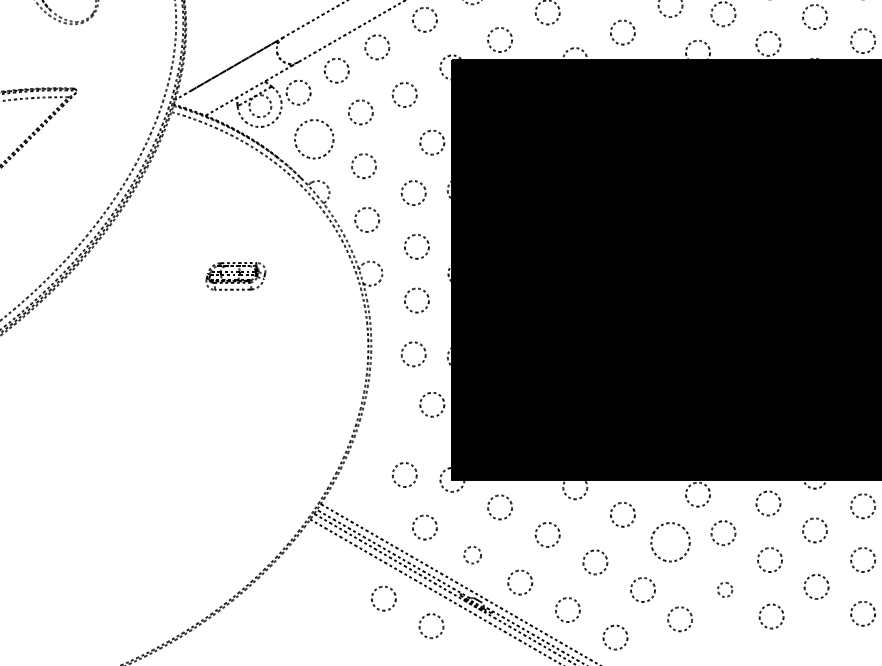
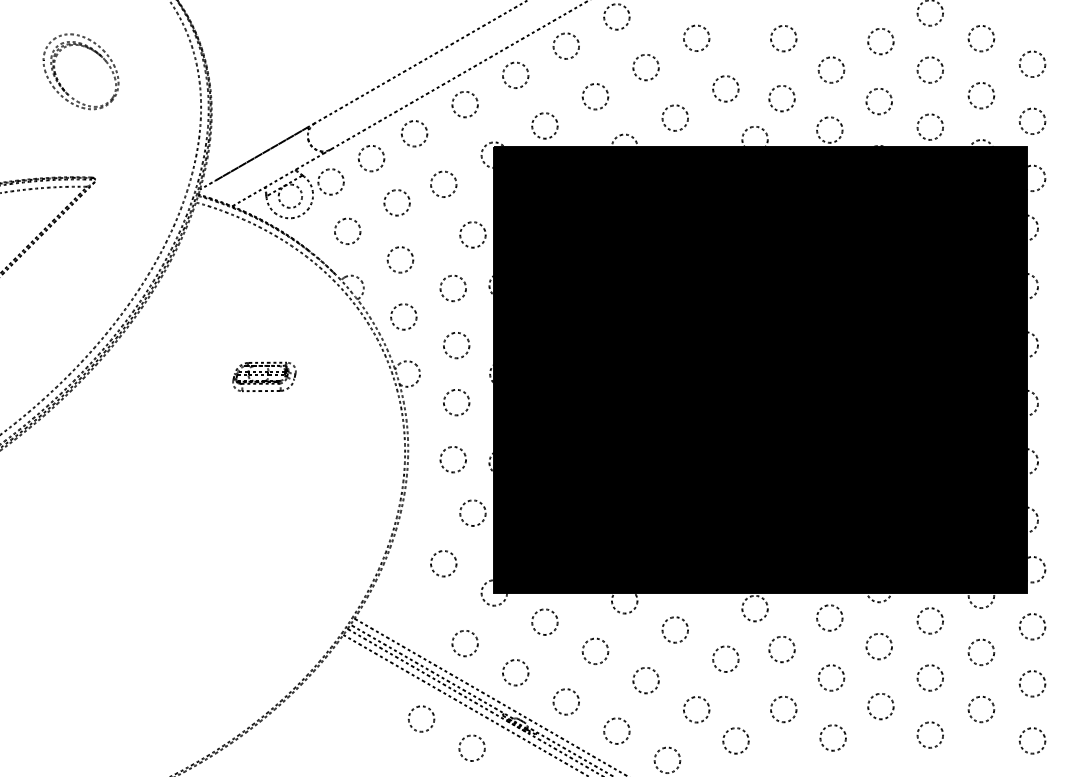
circle: (314, 139) -> (347, 231), size x0.62
circle: (404, 474) -> (443, 563), moved
circle: (670, 541) -> (725, 658), size x0.62
circle: (472, 554) -> (515, 672), size x1.43
circle: (724, 589) -> (783, 709), size x1.67

